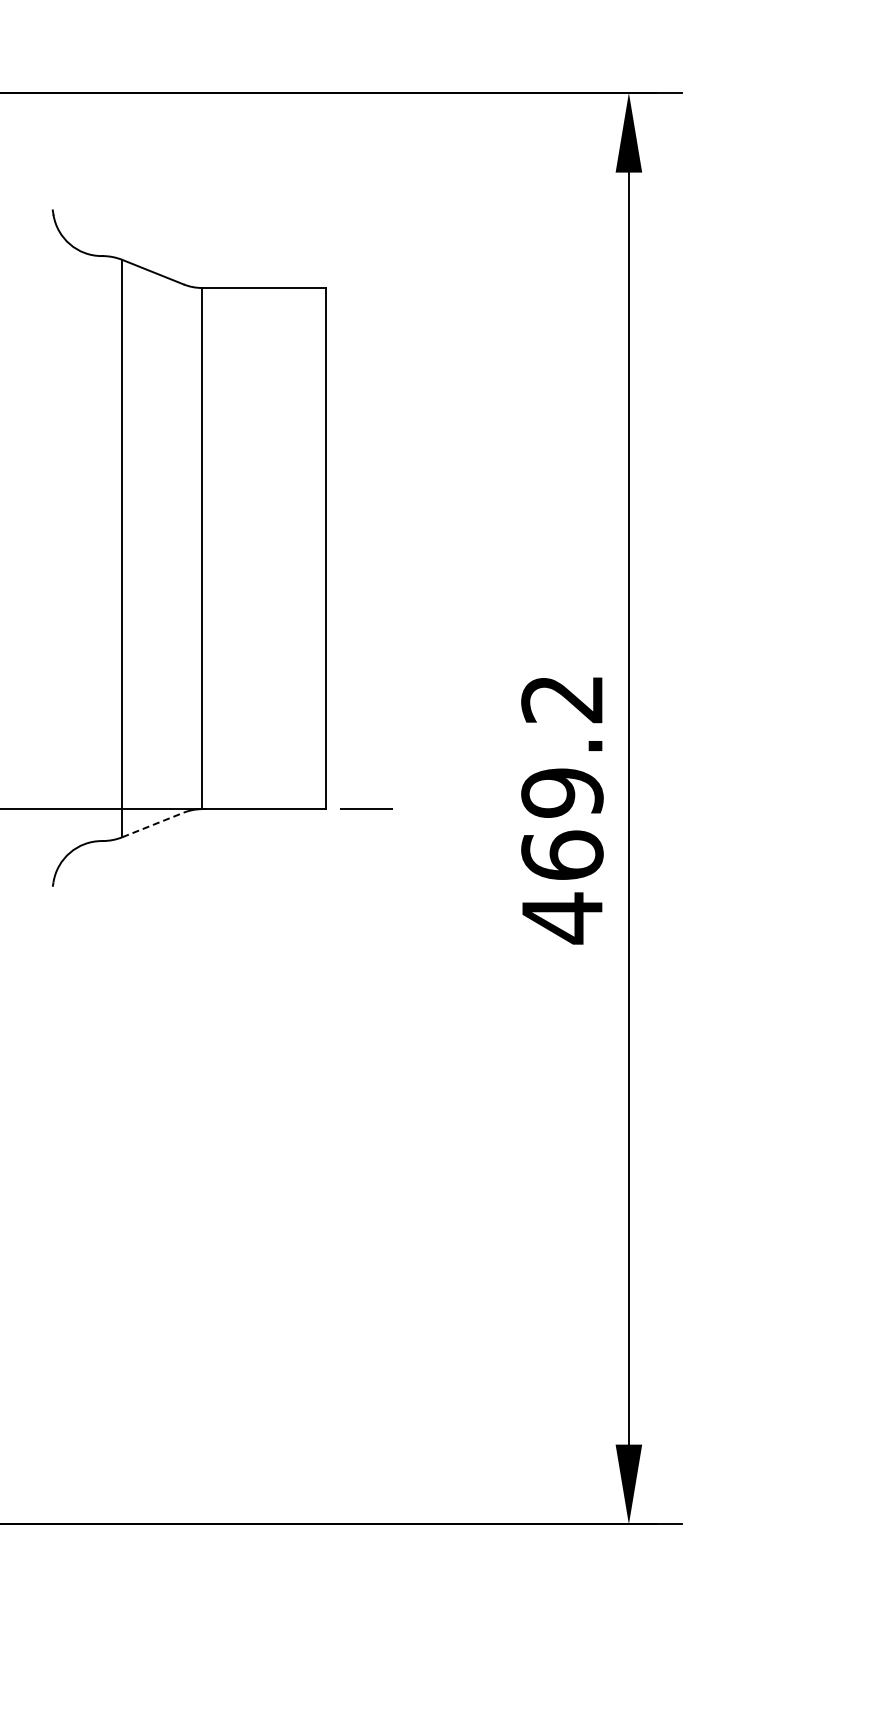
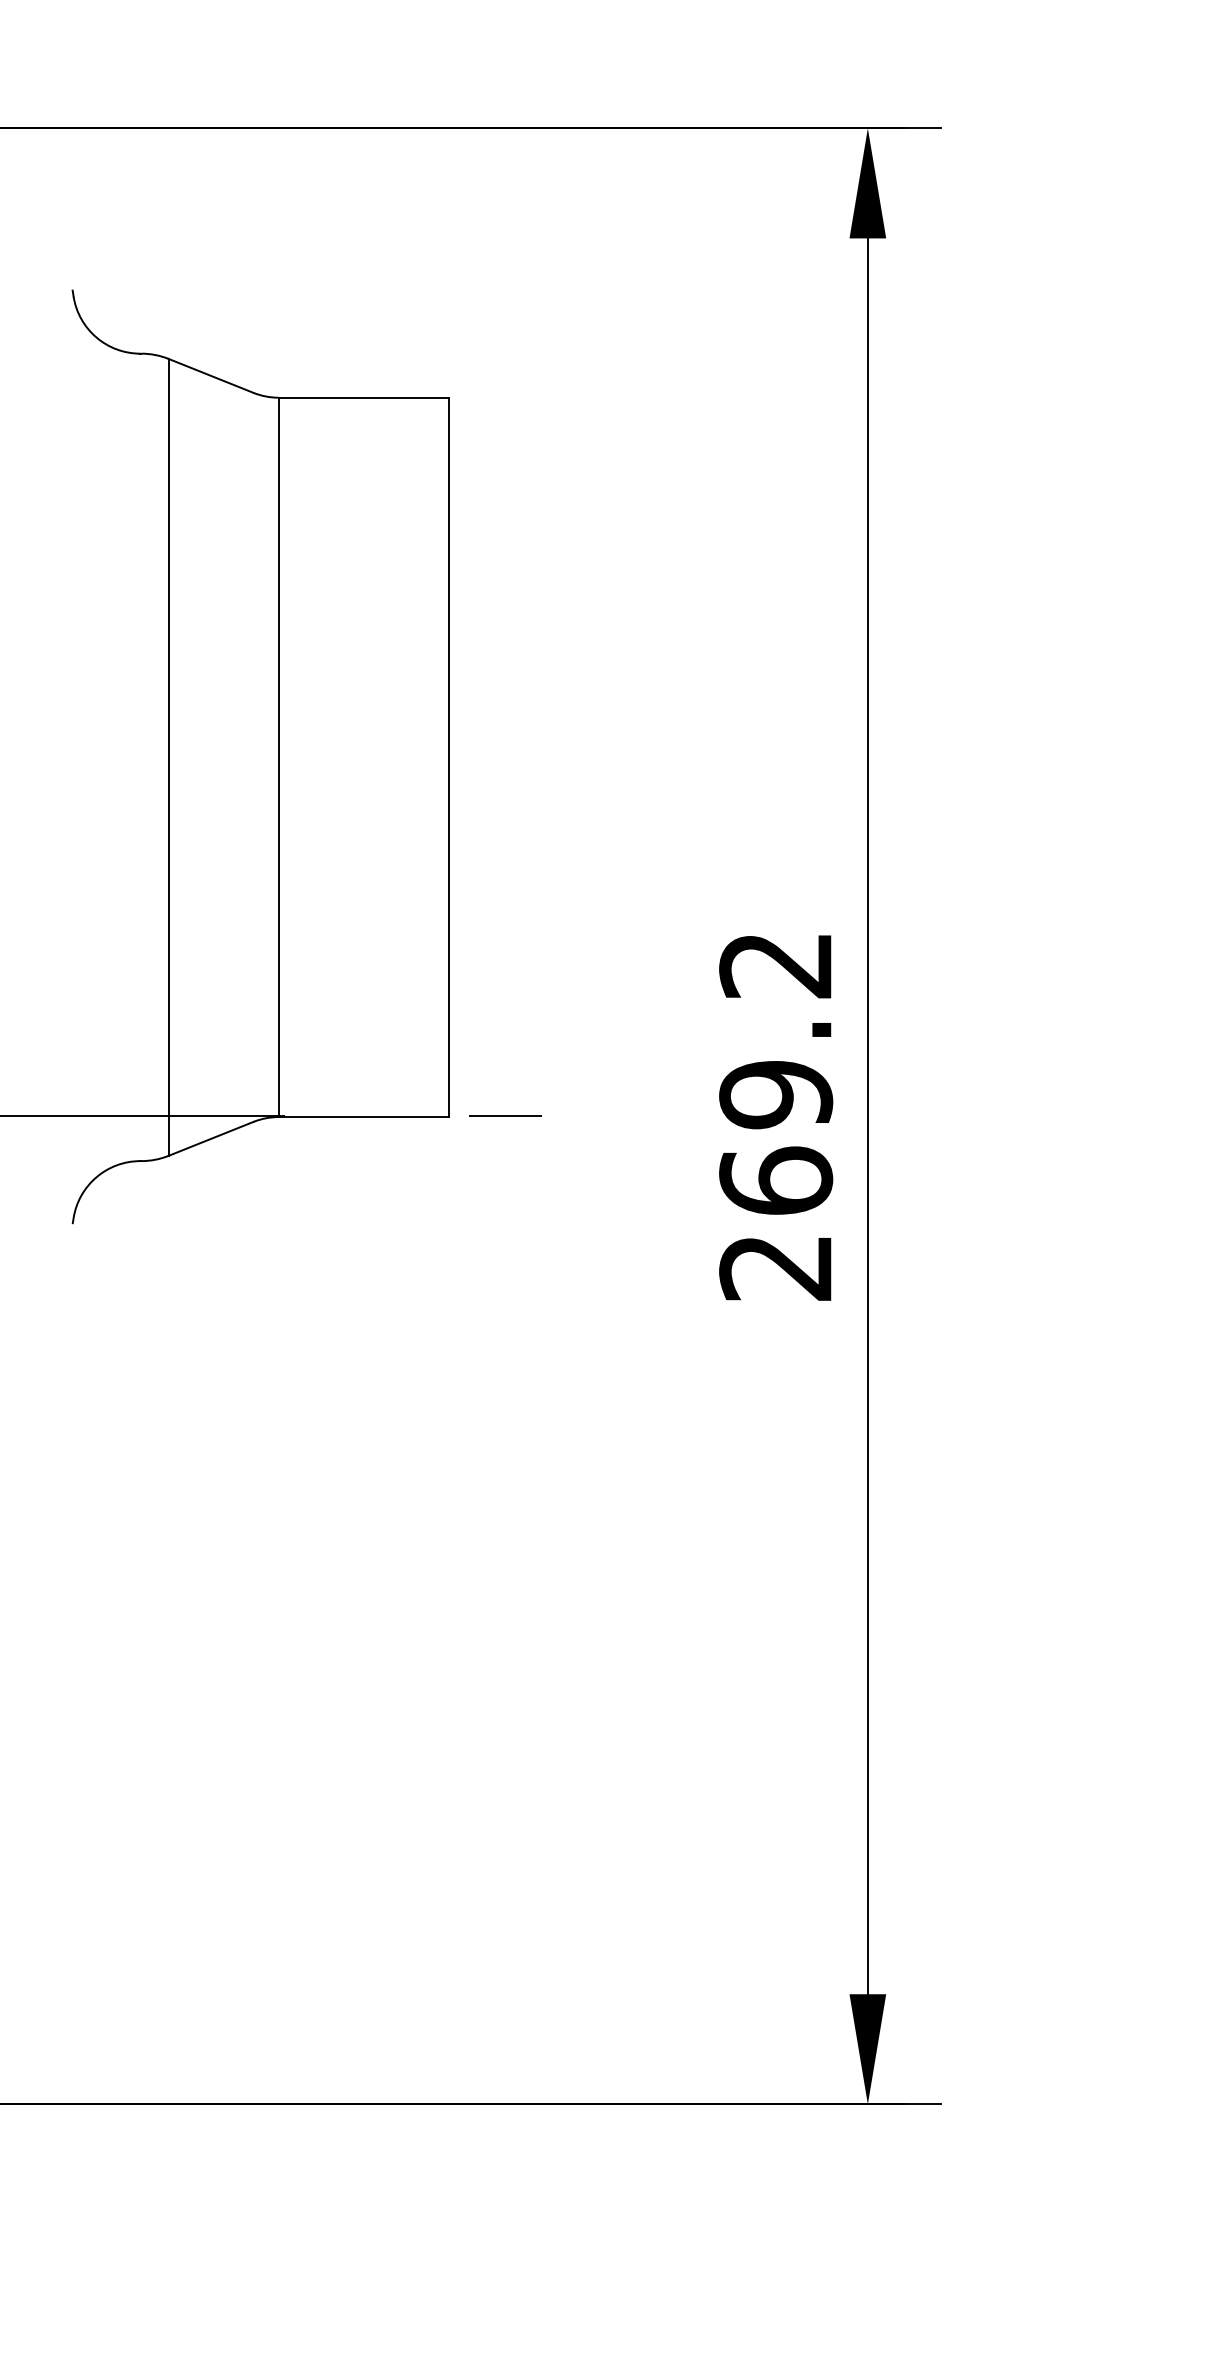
line: (153, 824) -> (211, 1138), dashed -> solid
text: (561, 918) -> (774, 1268), 469.2 -> 269.2

